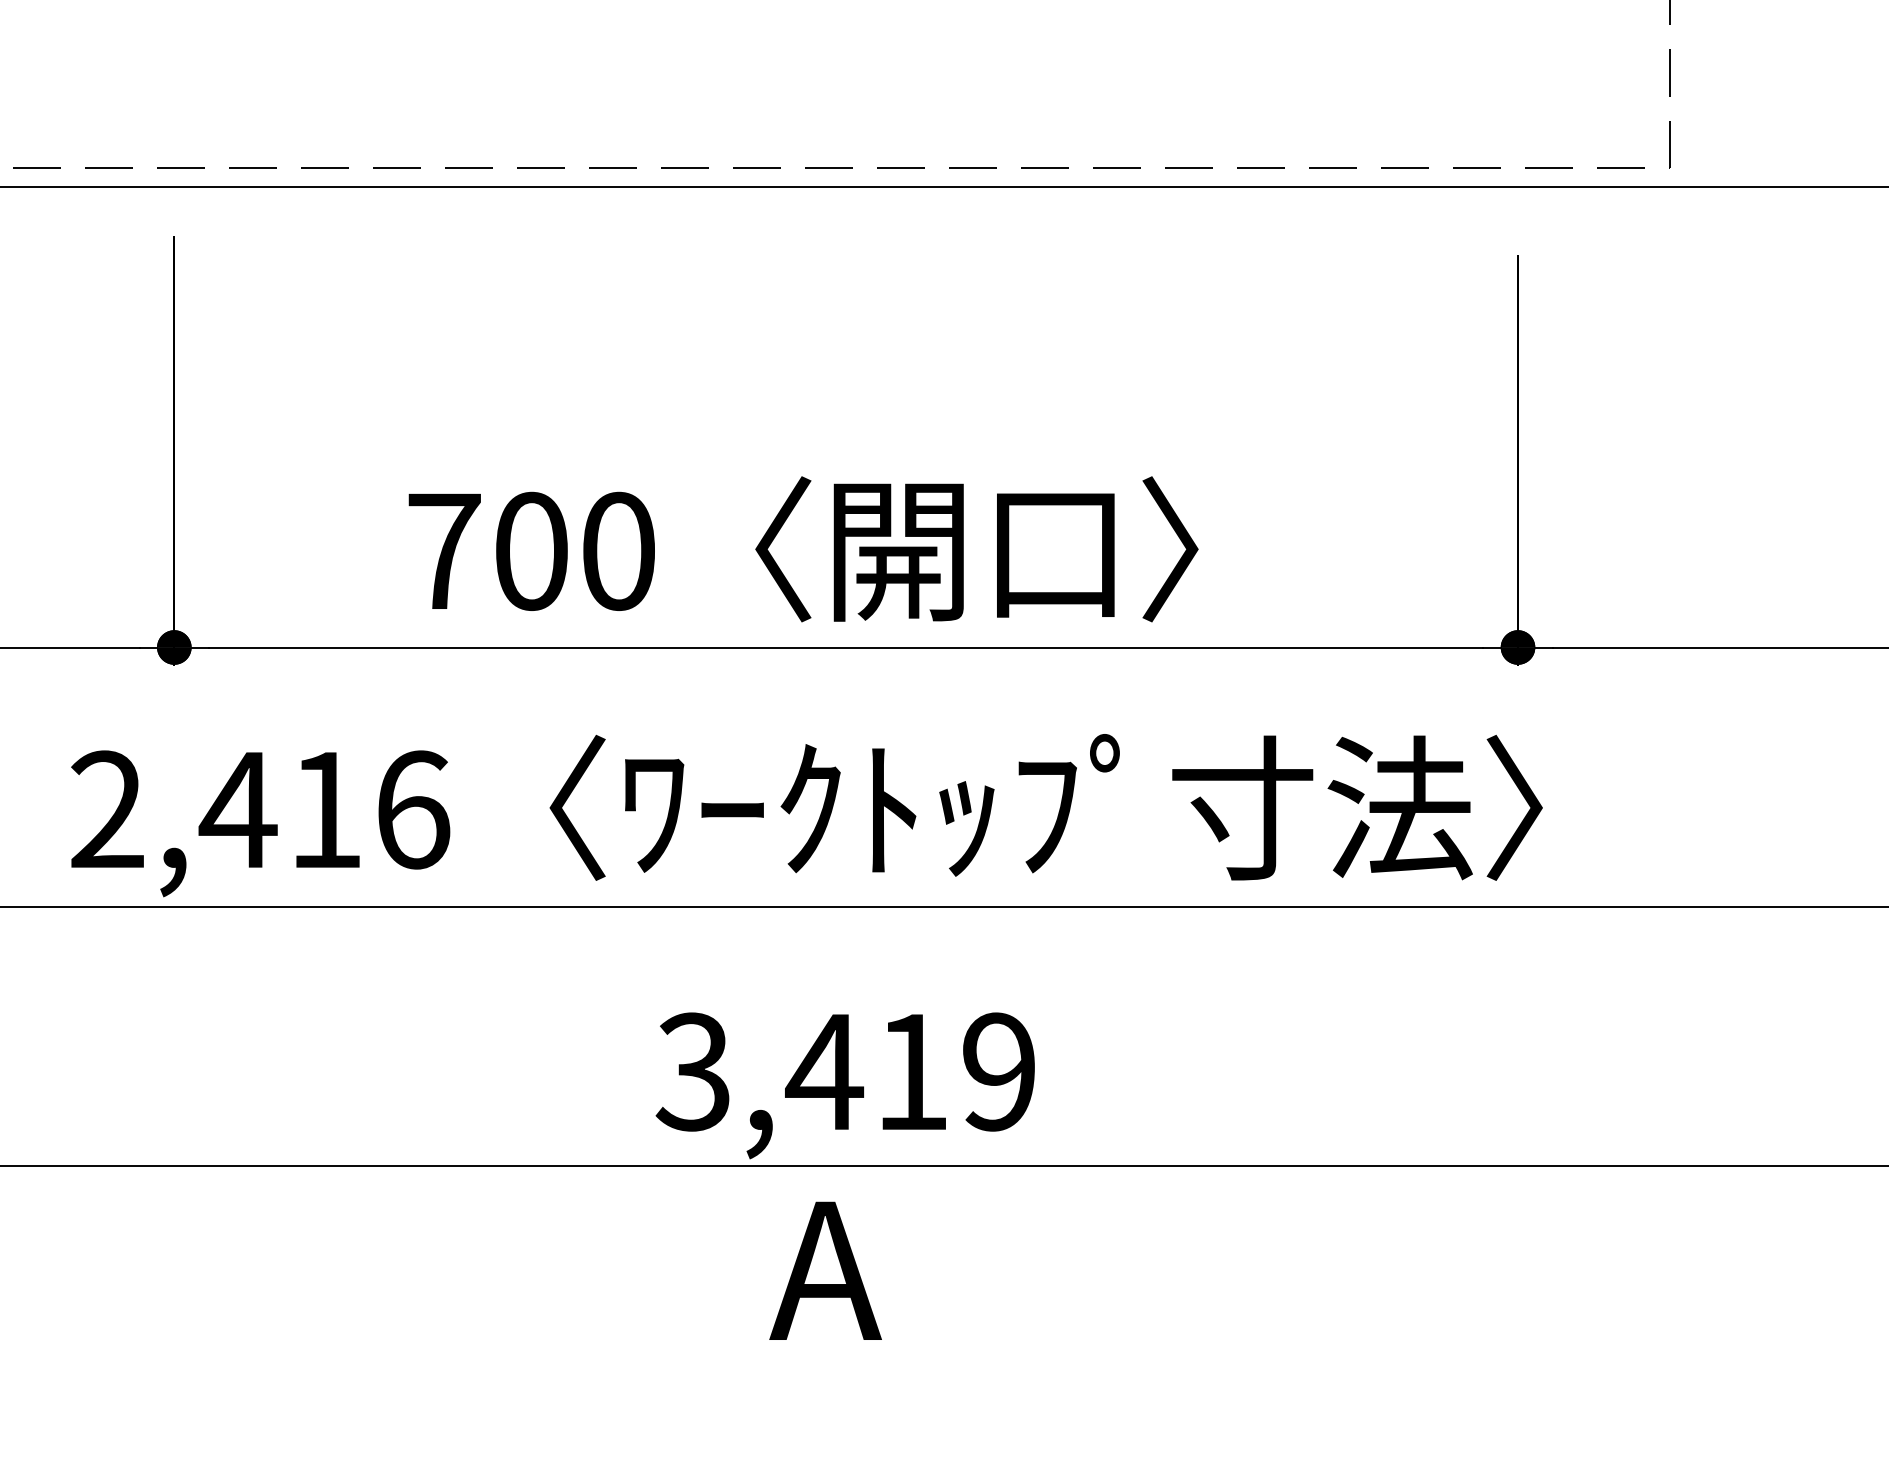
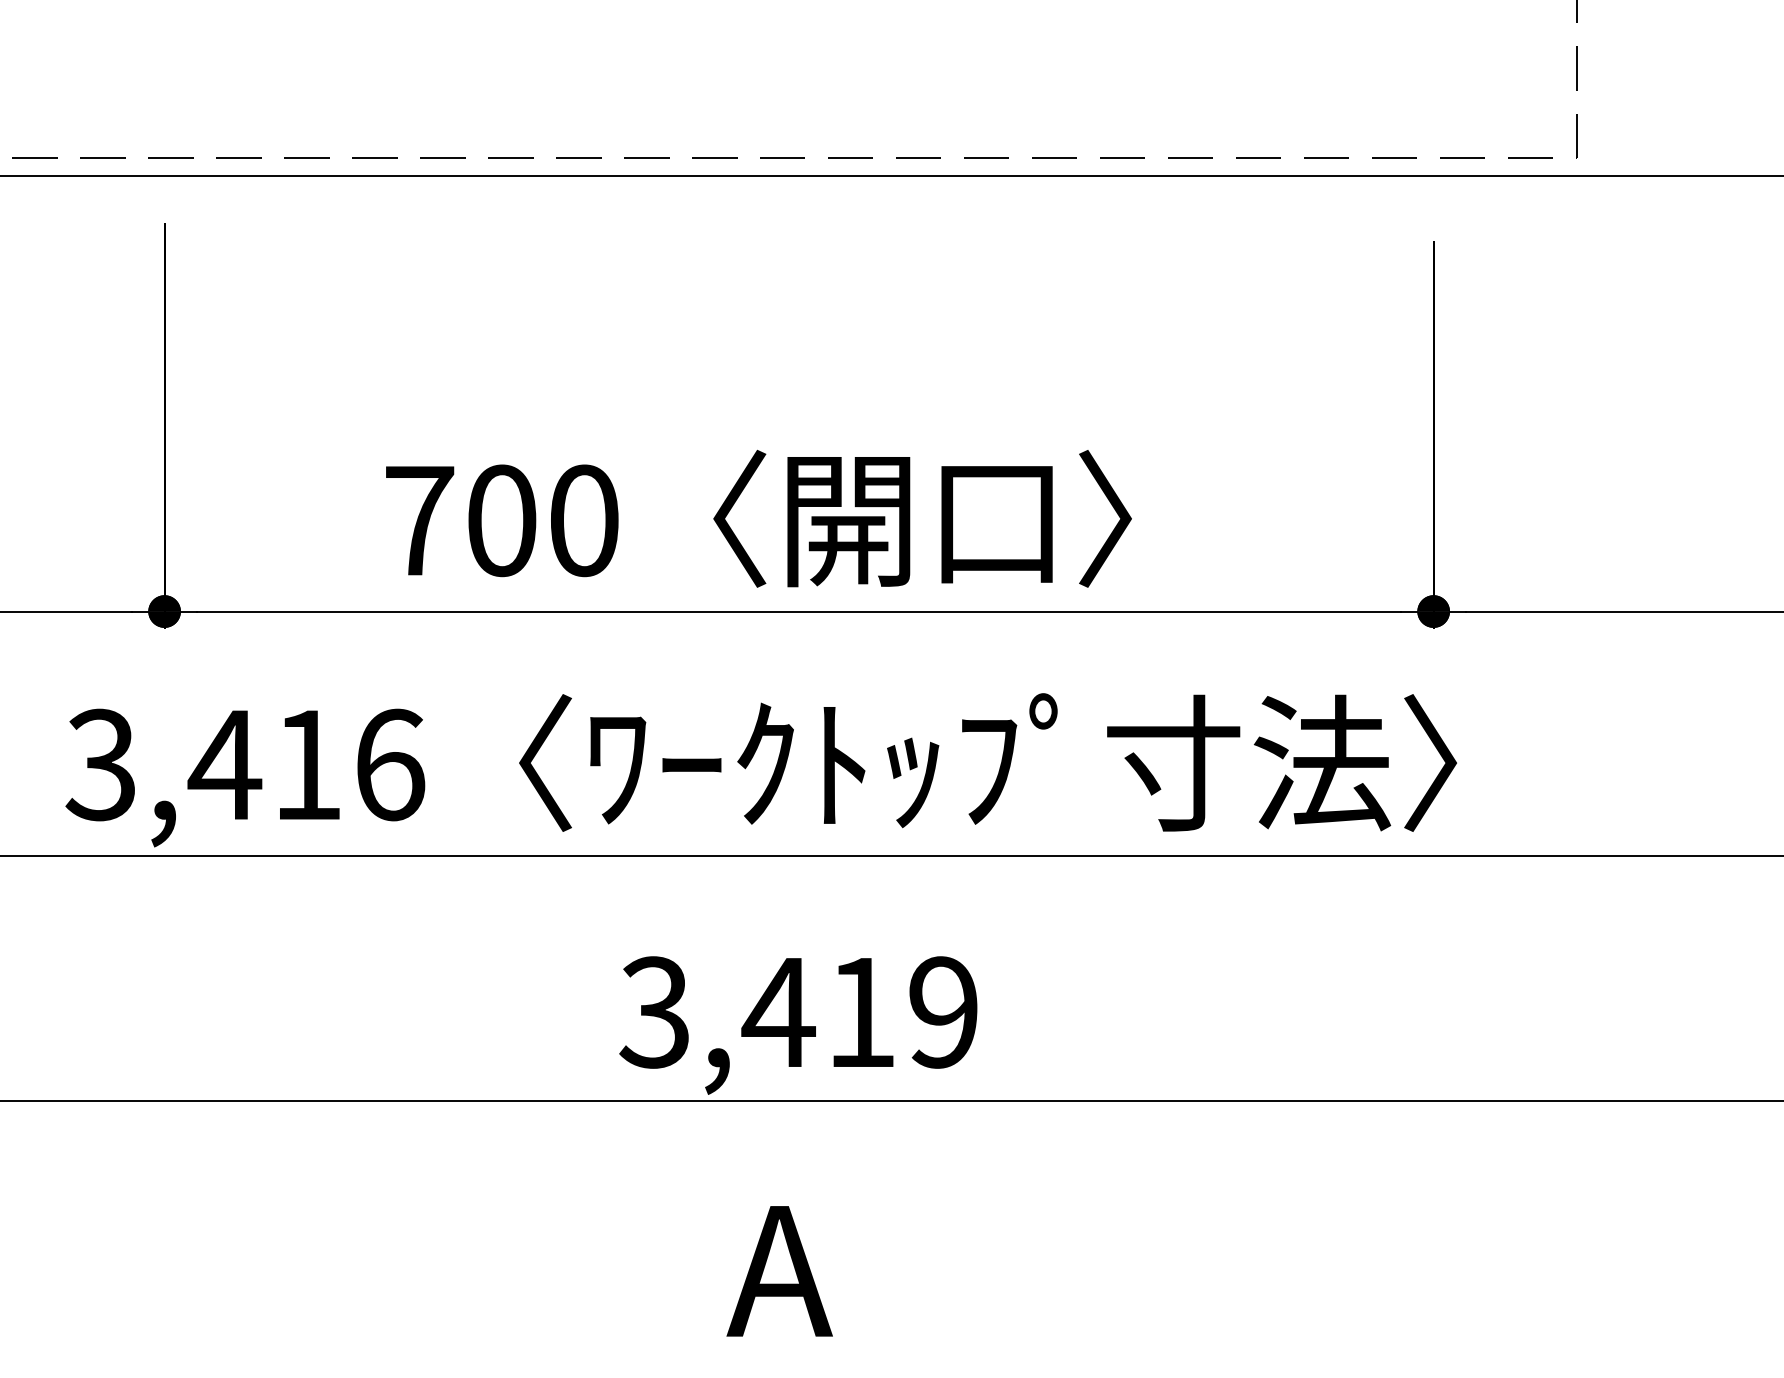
text: (106, 810) -> (100, 765), 2,416 -> 3,416
text: (825, 1271) -> (779, 1271), moved

